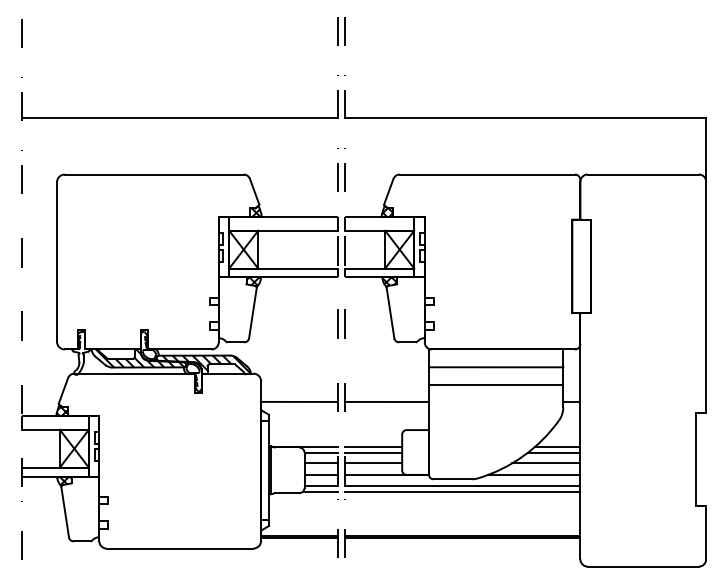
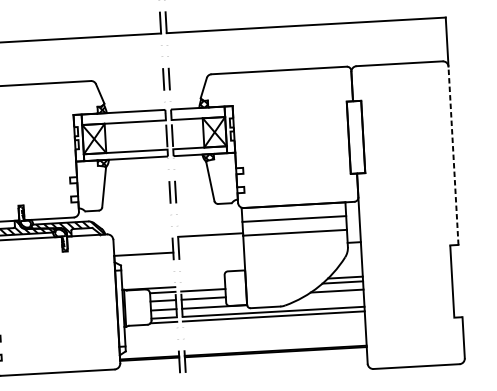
line: (706, 296) -> (453, 155), solid -> dashed
line: (386, 401) -> (210, 234), moved
line: (373, 446) -> (202, 285), removed
line: (533, 475) -> (327, 300), removed

